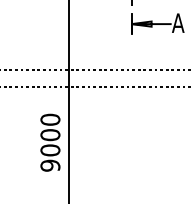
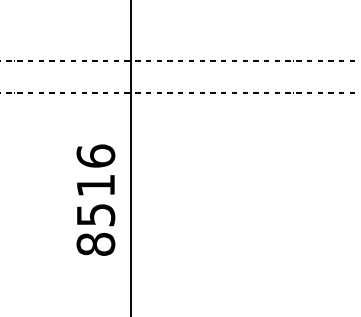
text: (50, 142) -> (96, 199), 9000 -> 8516

